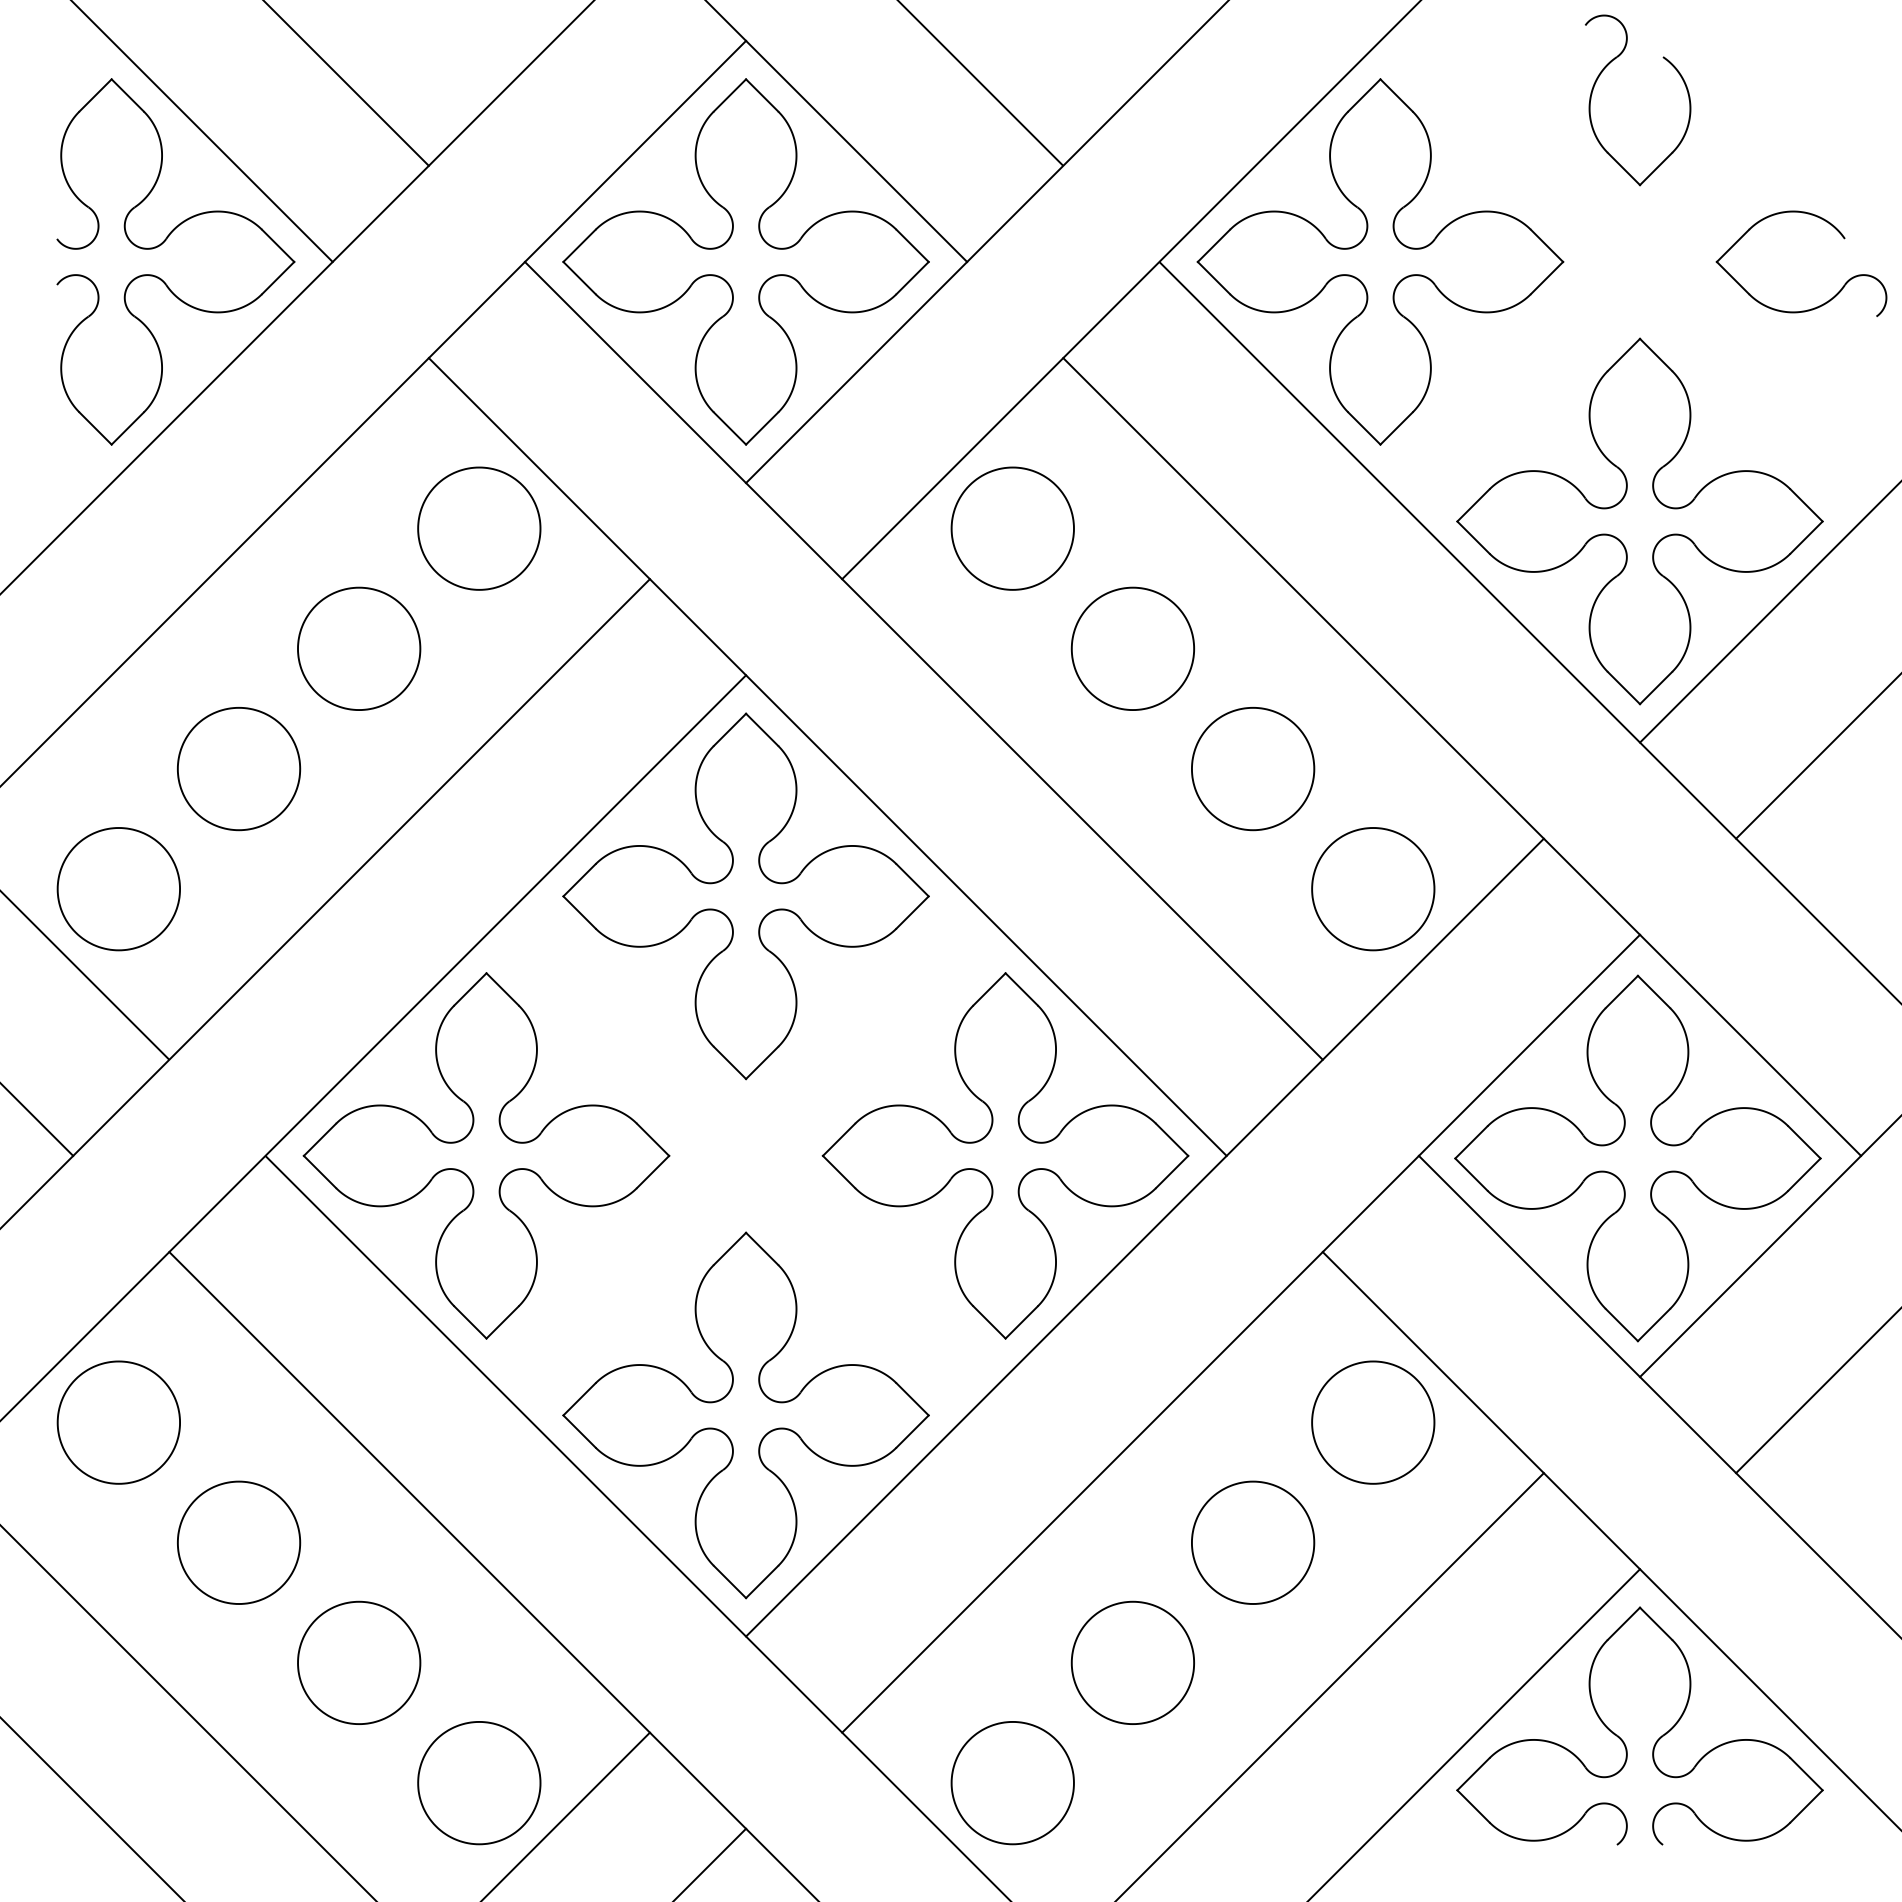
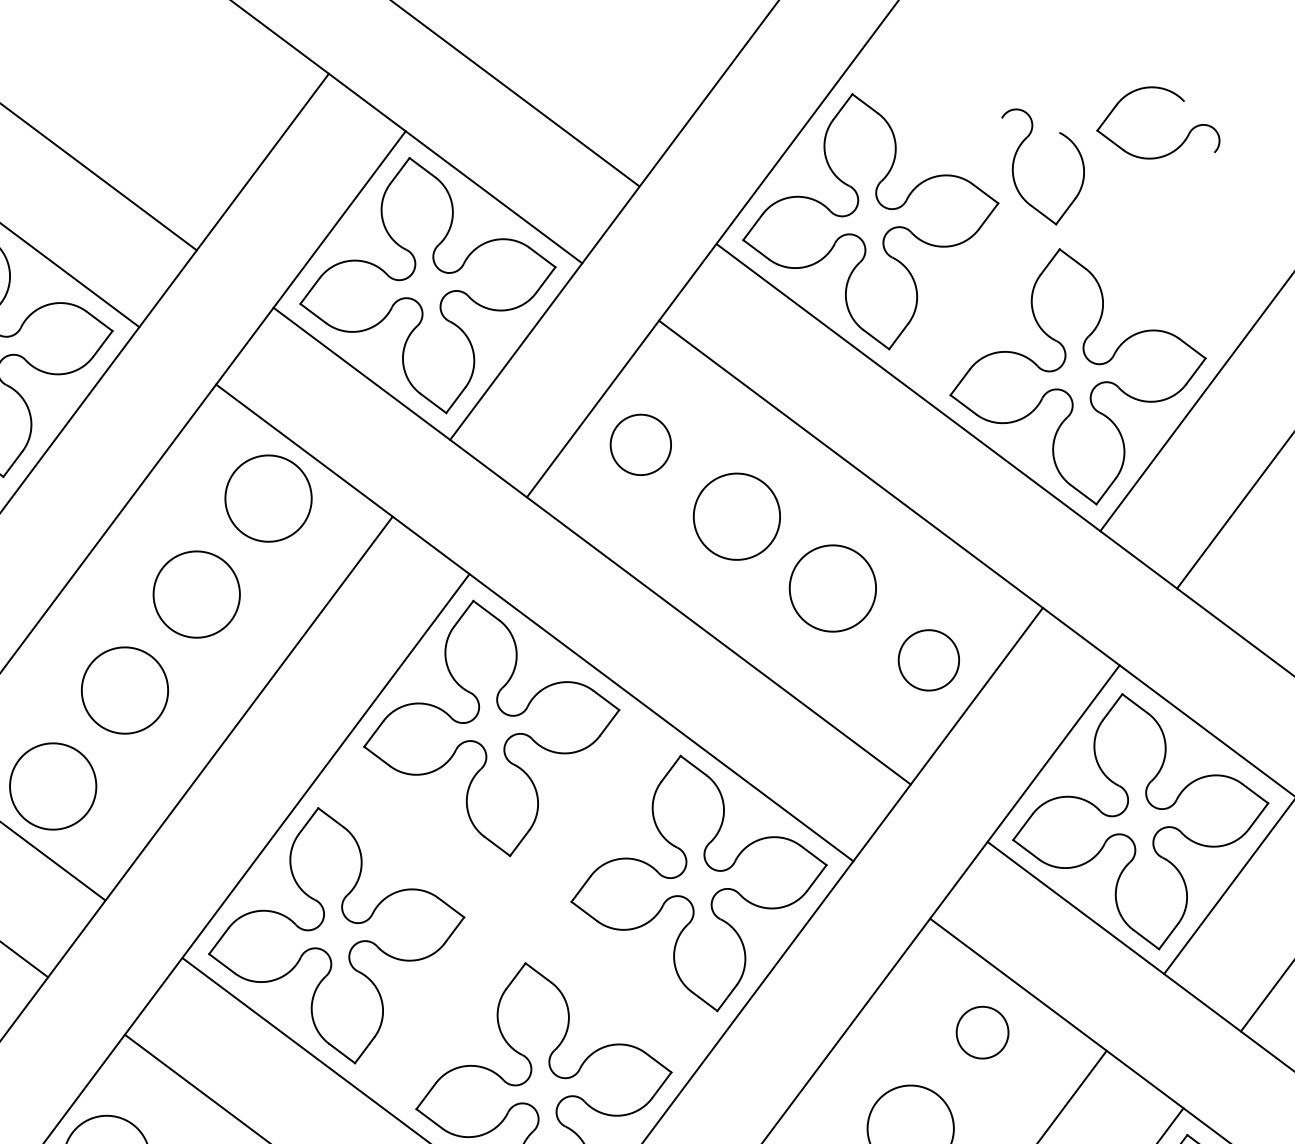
part: (1599, 77) -> (1017, 153), moved
part: (1824, 302) -> (1176, 148), moved
part: (1012, 528) -> (640, 444), size x0.7
part: (1373, 889) -> (929, 660), size x0.7
part: (1373, 1422) -> (982, 1032), size x0.6

